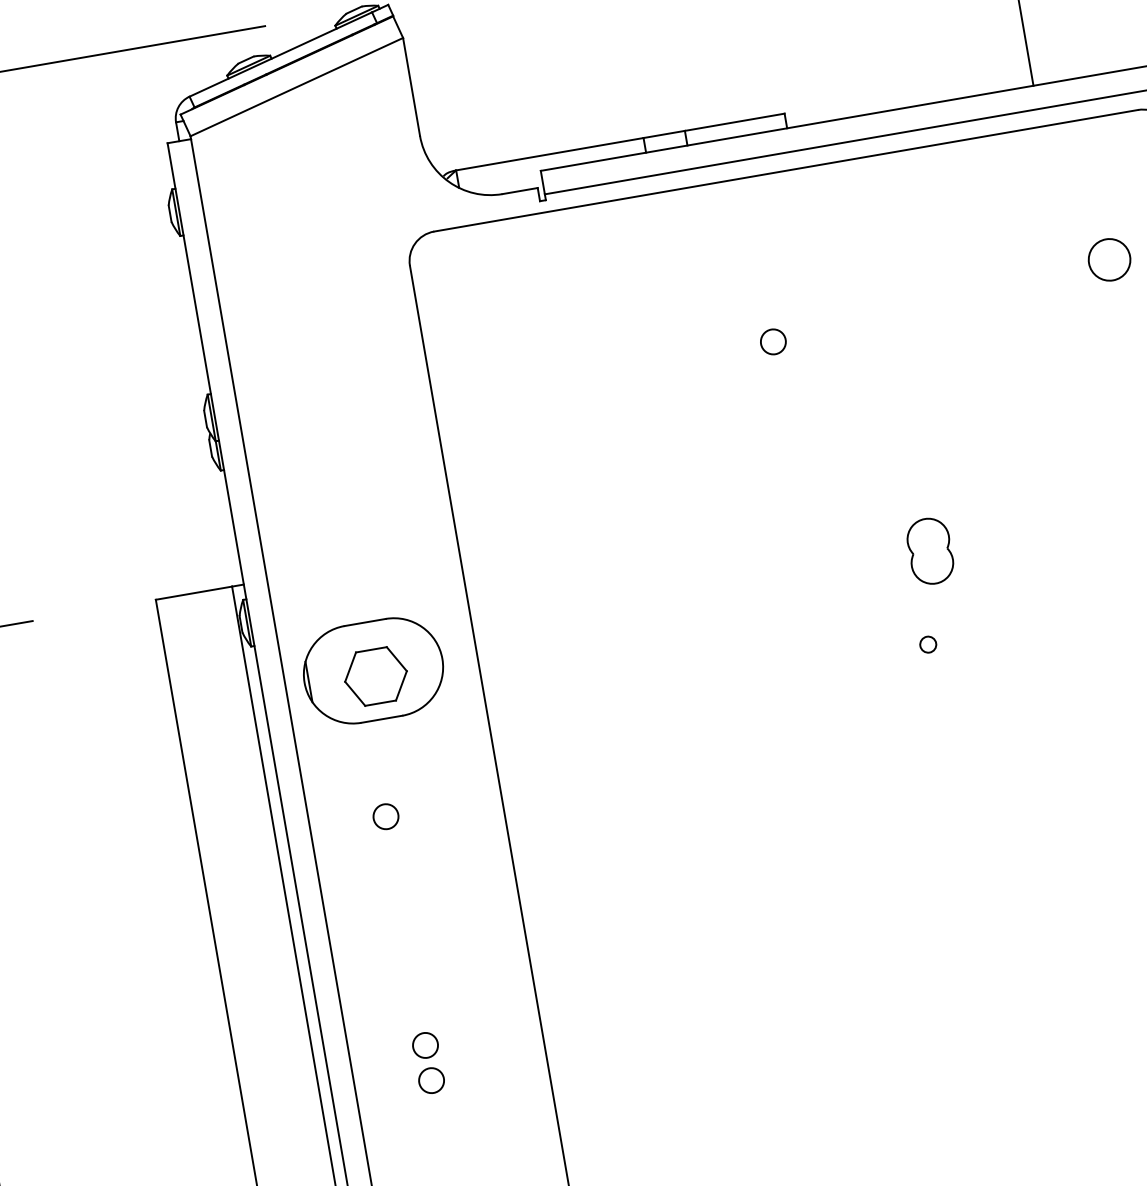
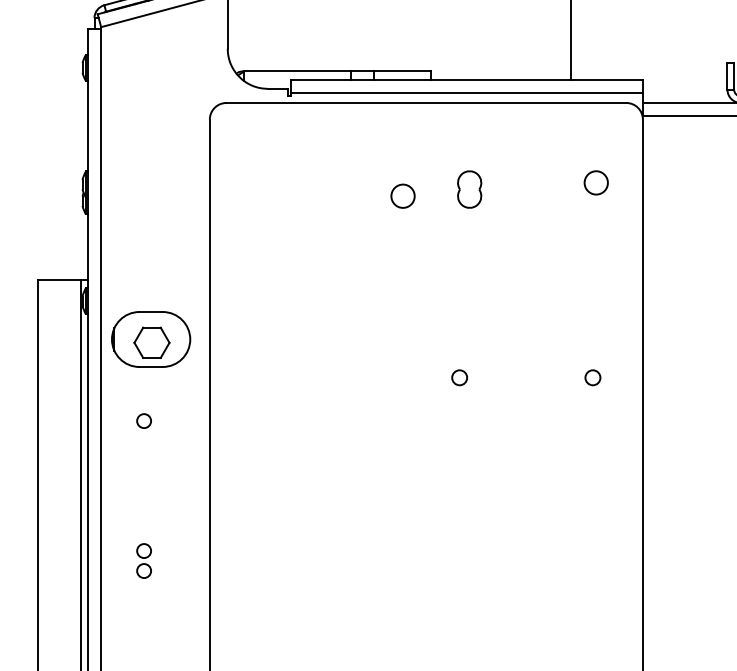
circle: (772, 340) -> (402, 195), size x1.67
part: (930, 551) -> (469, 189), moved
circle: (927, 644) -> (459, 377), size x1.67

